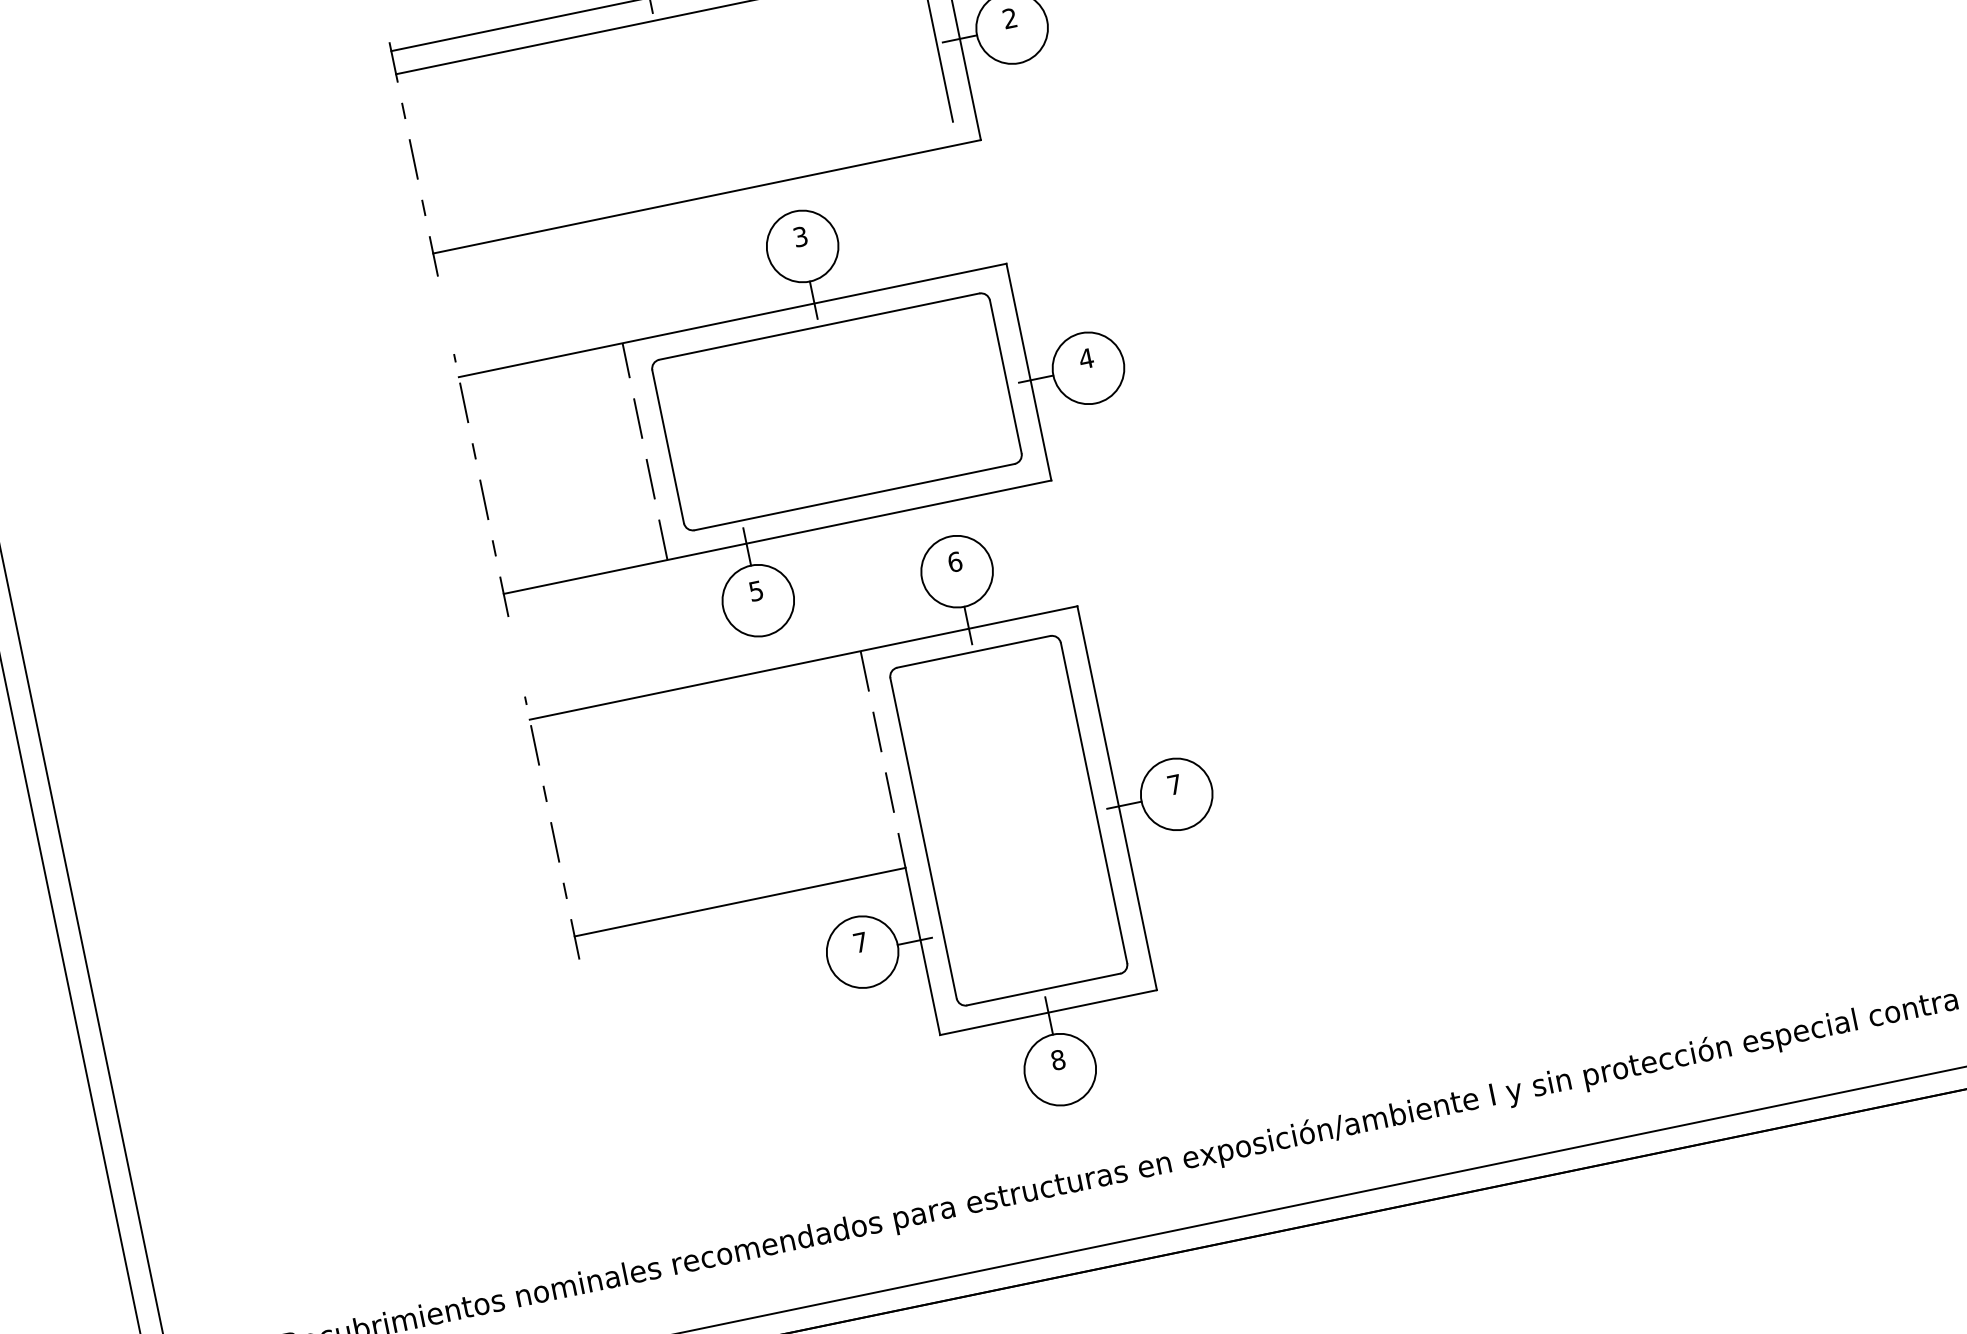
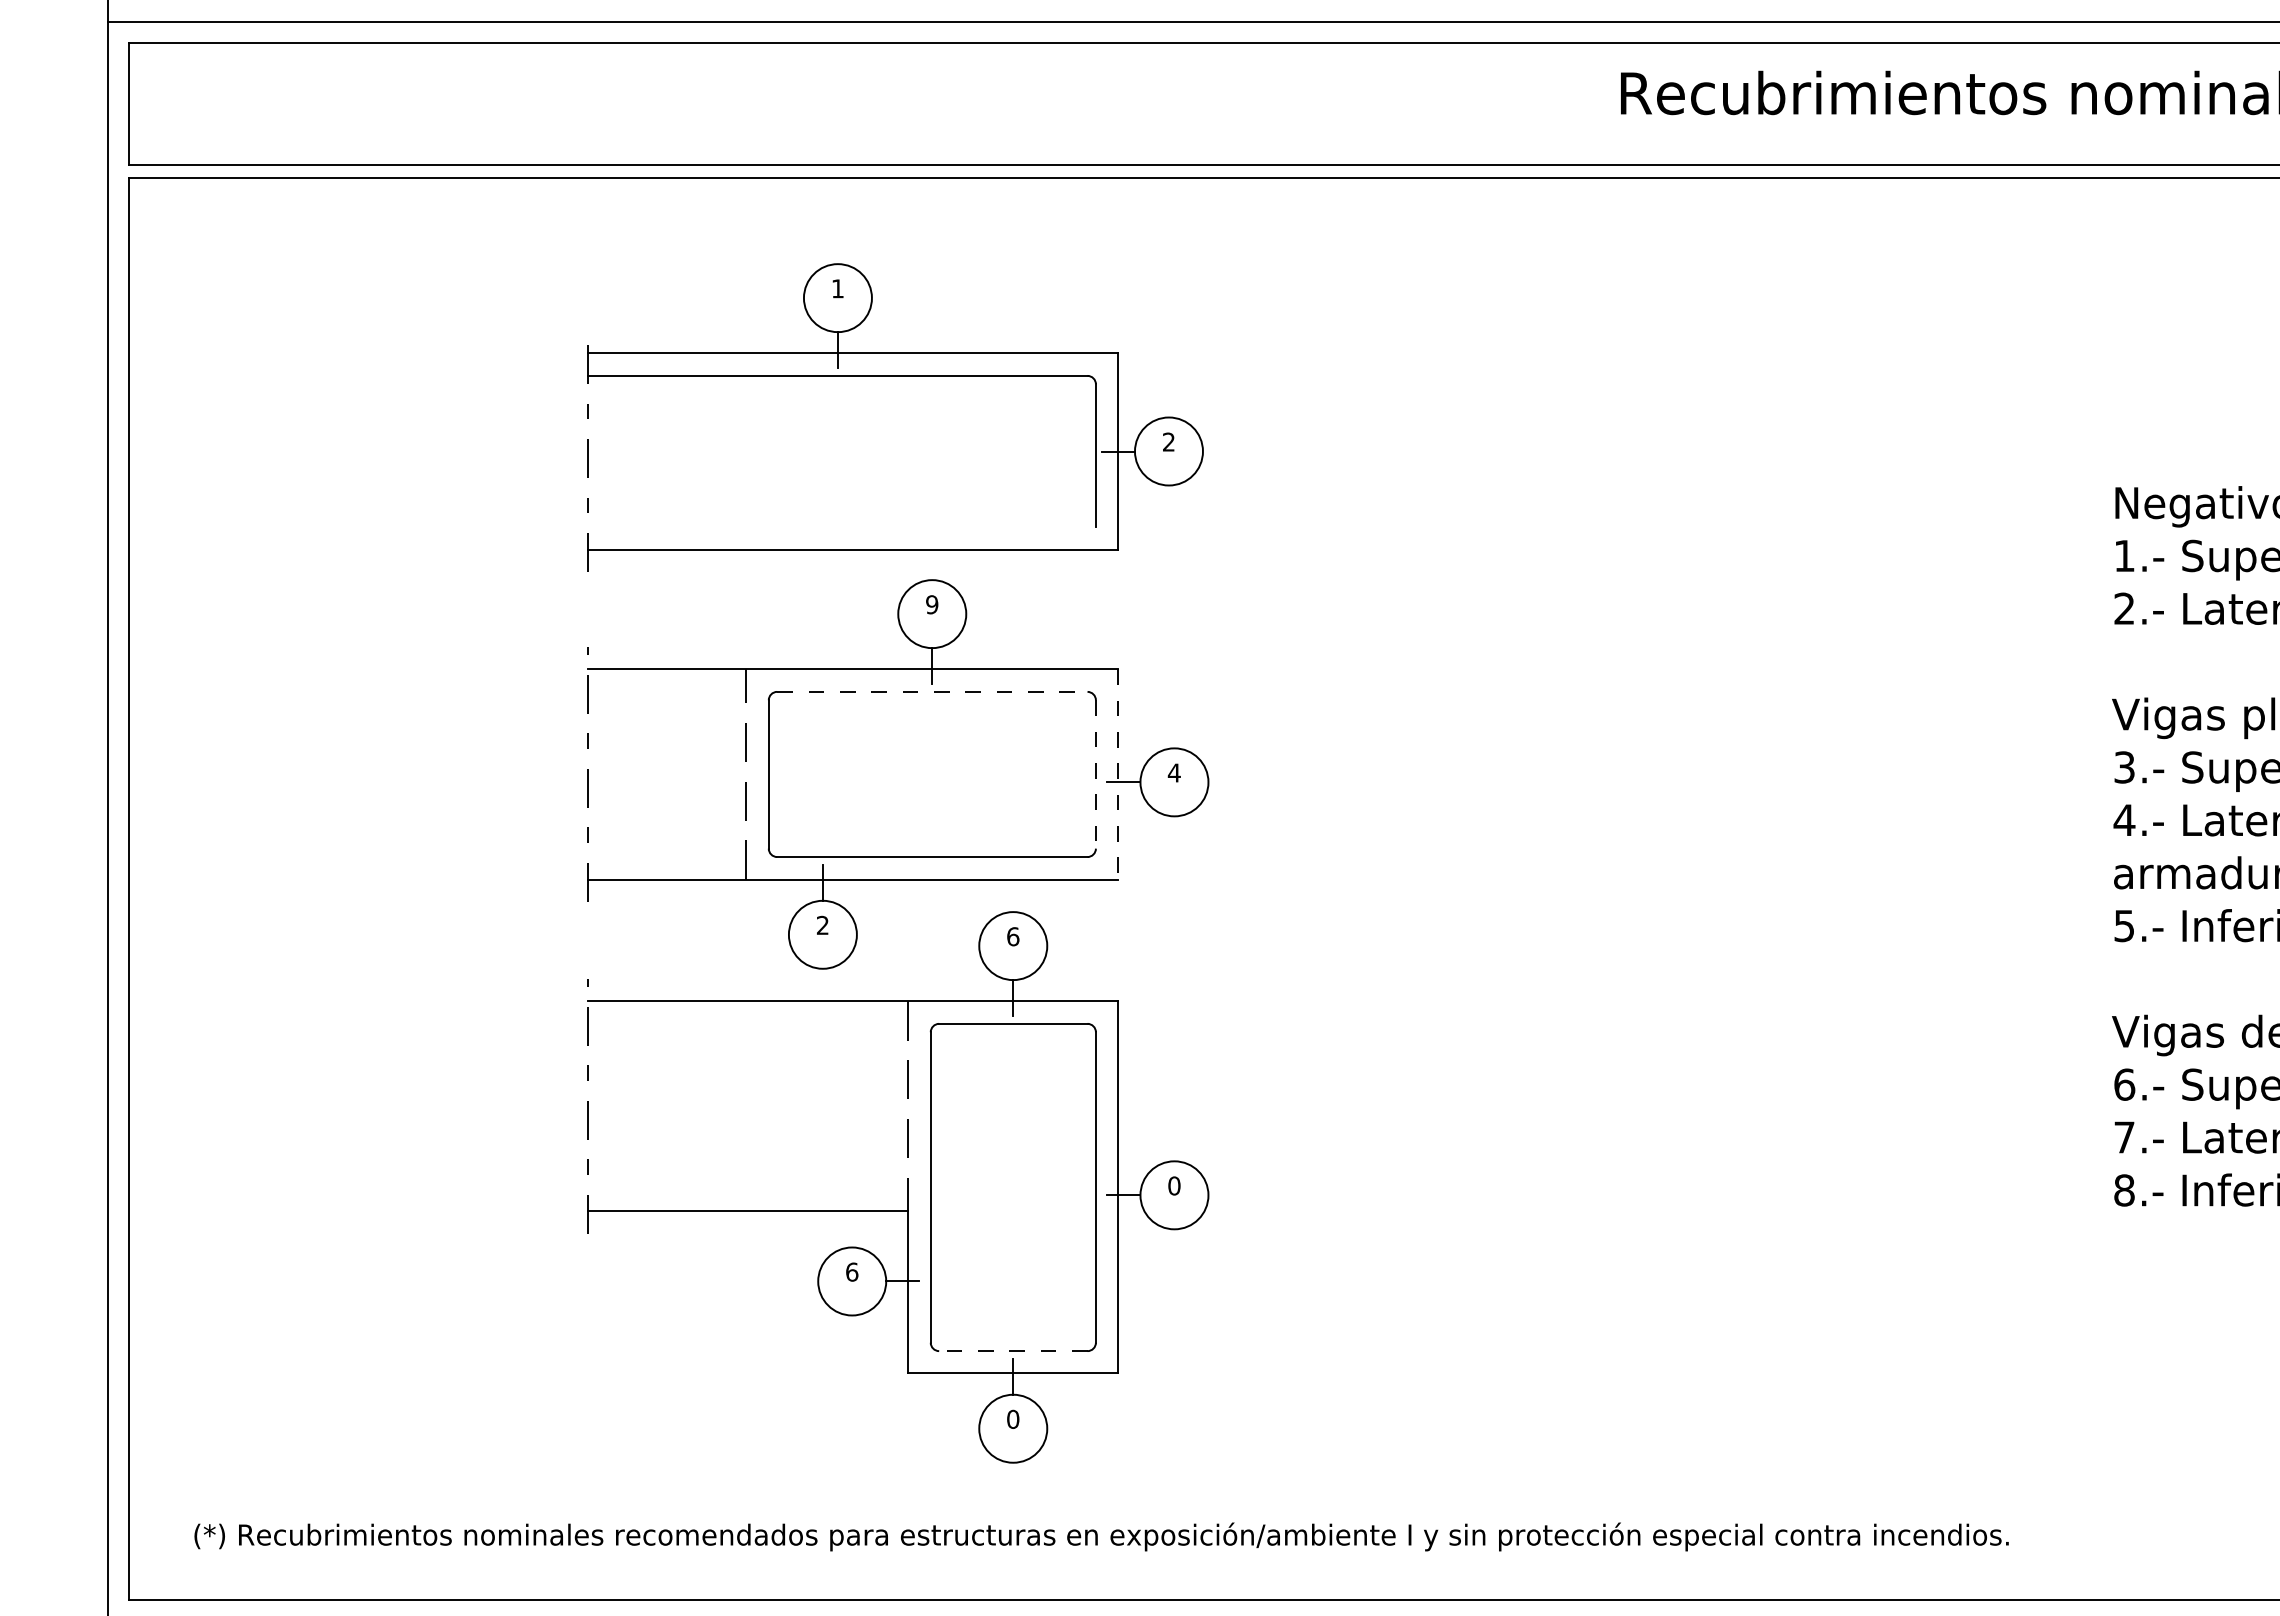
text: (800, 236) -> (932, 604), 3 -> 9
line: (819, 326) -> (932, 691), solid -> dashed
line: (1029, 372) -> (1118, 774), solid -> dashed
line: (1005, 377) -> (1095, 774), solid -> dashed
text: (755, 591) -> (822, 925), 5 -> 2
text: (1174, 784) -> (1174, 1185), 7 -> 0
text: (860, 941) -> (852, 1271), 7 -> 6
line: (1042, 990) -> (1012, 1351), solid -> dashed
text: (1058, 1060) -> (1013, 1419), 8 -> 0

